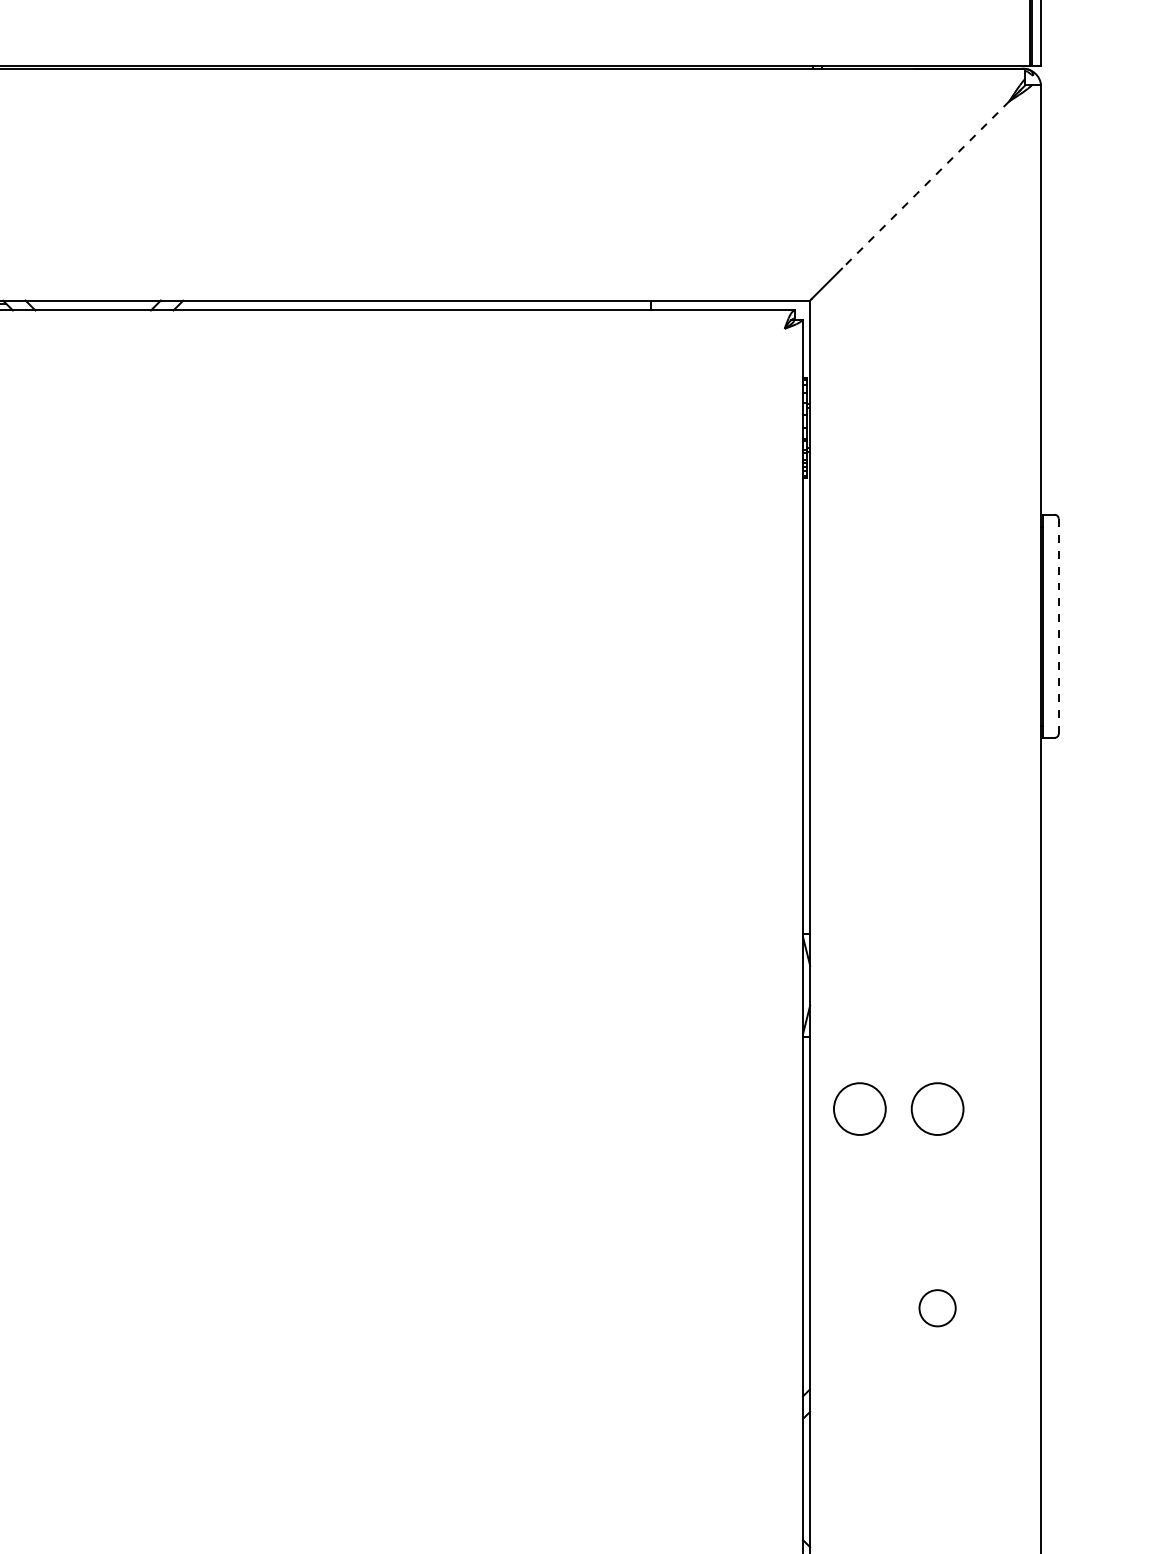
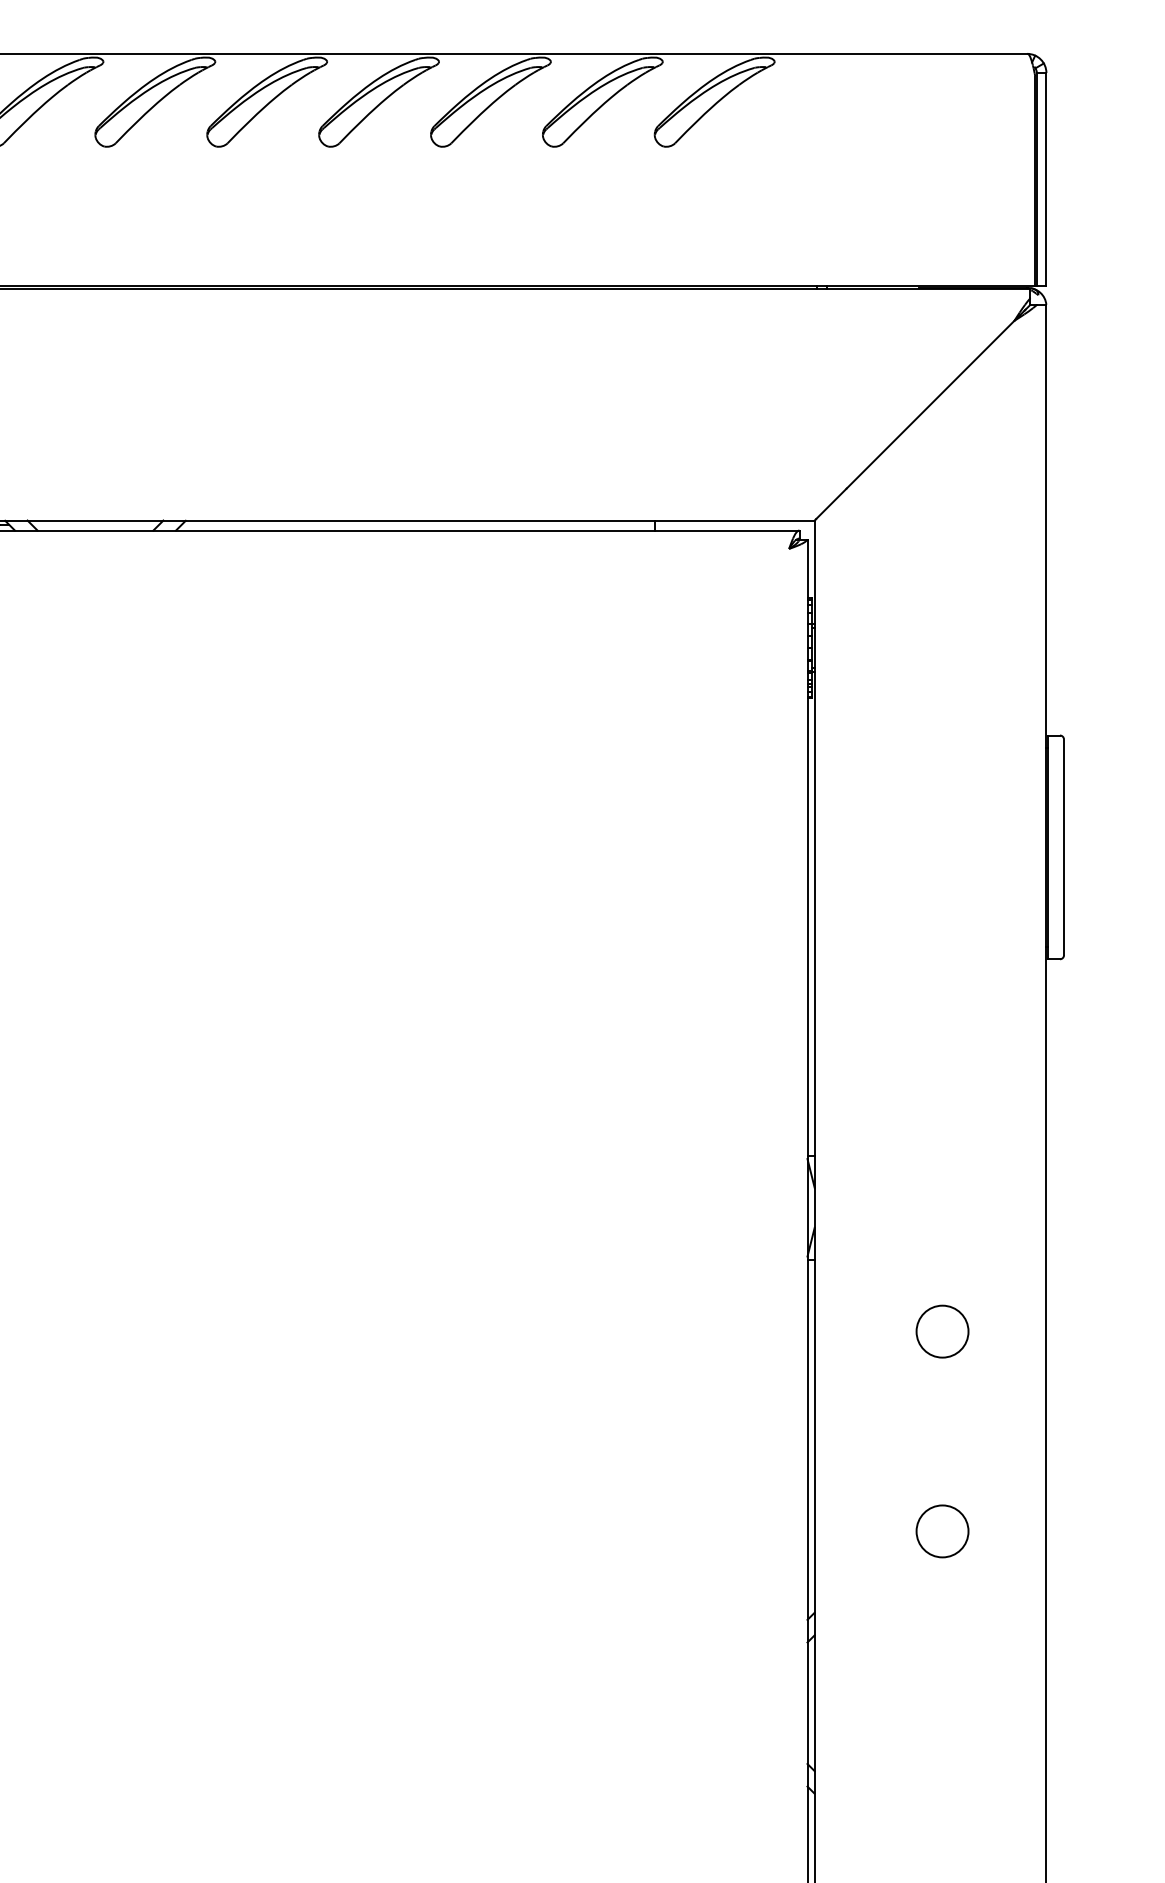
line: (925, 184) -> (930, 404), dashed -> solid
line: (1059, 626) -> (1064, 847), dashed -> solid
circle: (859, 1108) -> (864, 1331), removed
circle: (937, 1308) -> (942, 1531), size x1.43

